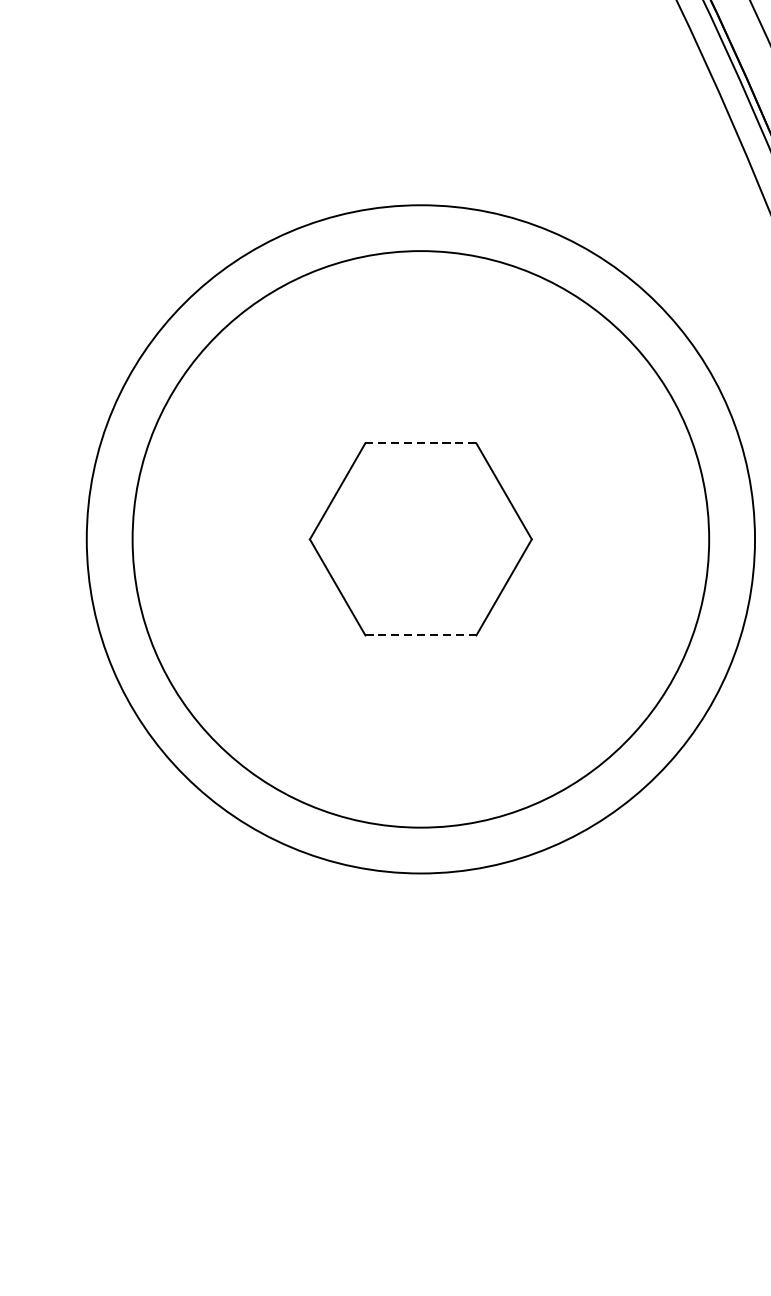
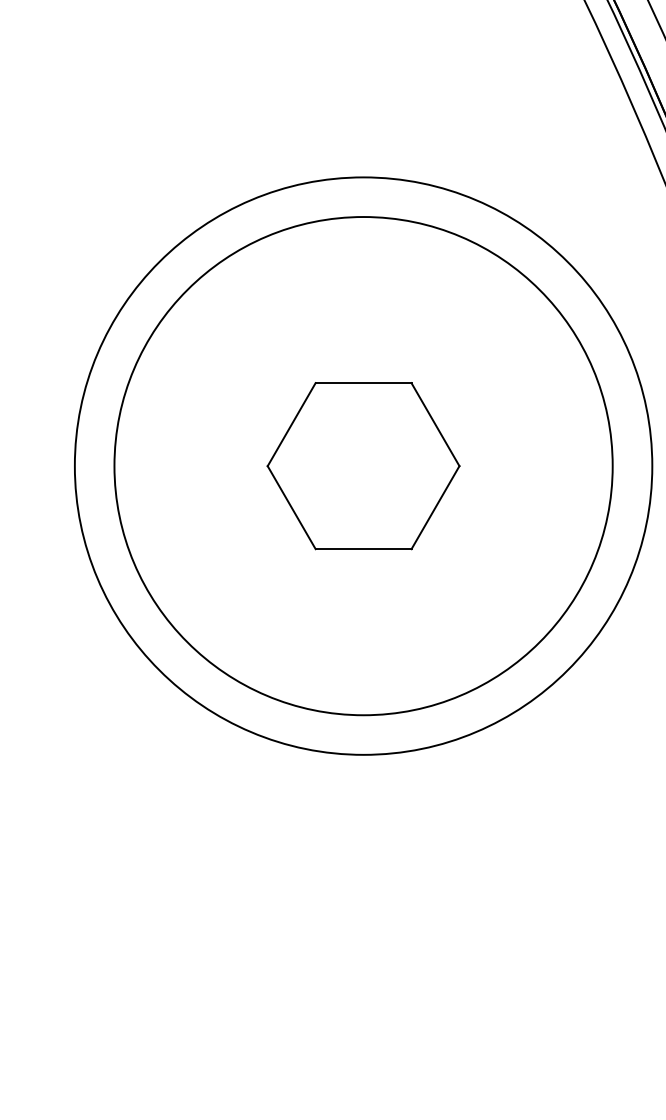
line: (420, 443) -> (363, 383), dashed -> solid
line: (420, 635) -> (363, 549), dashed -> solid

